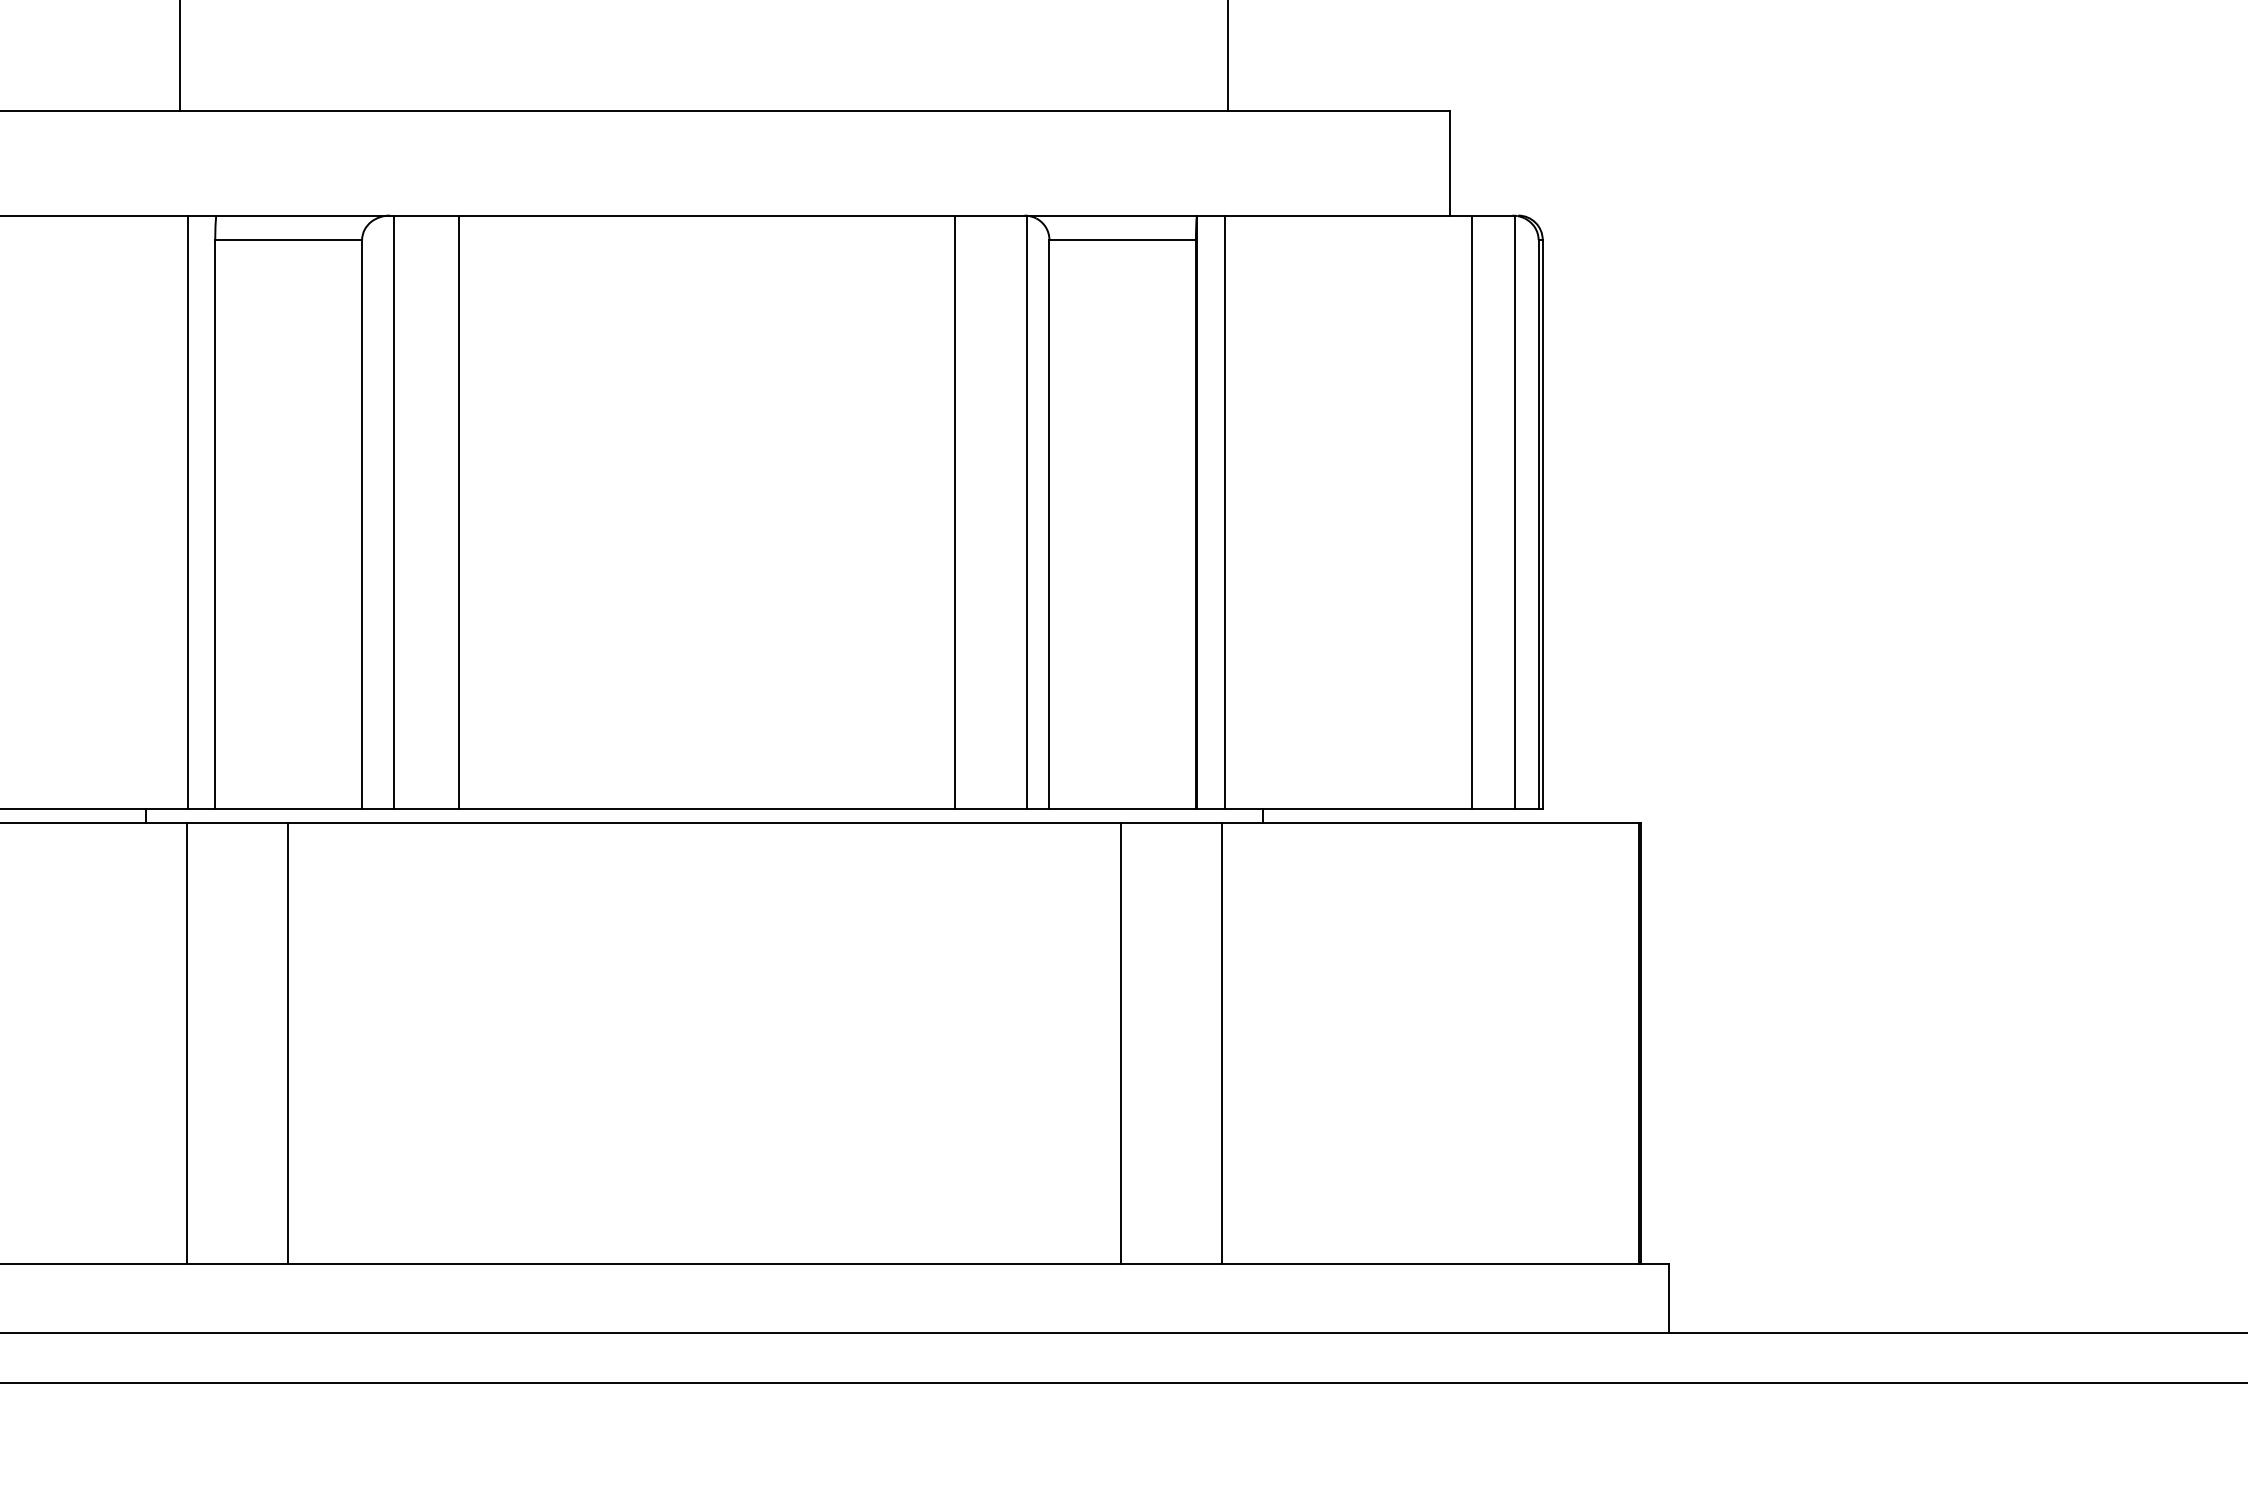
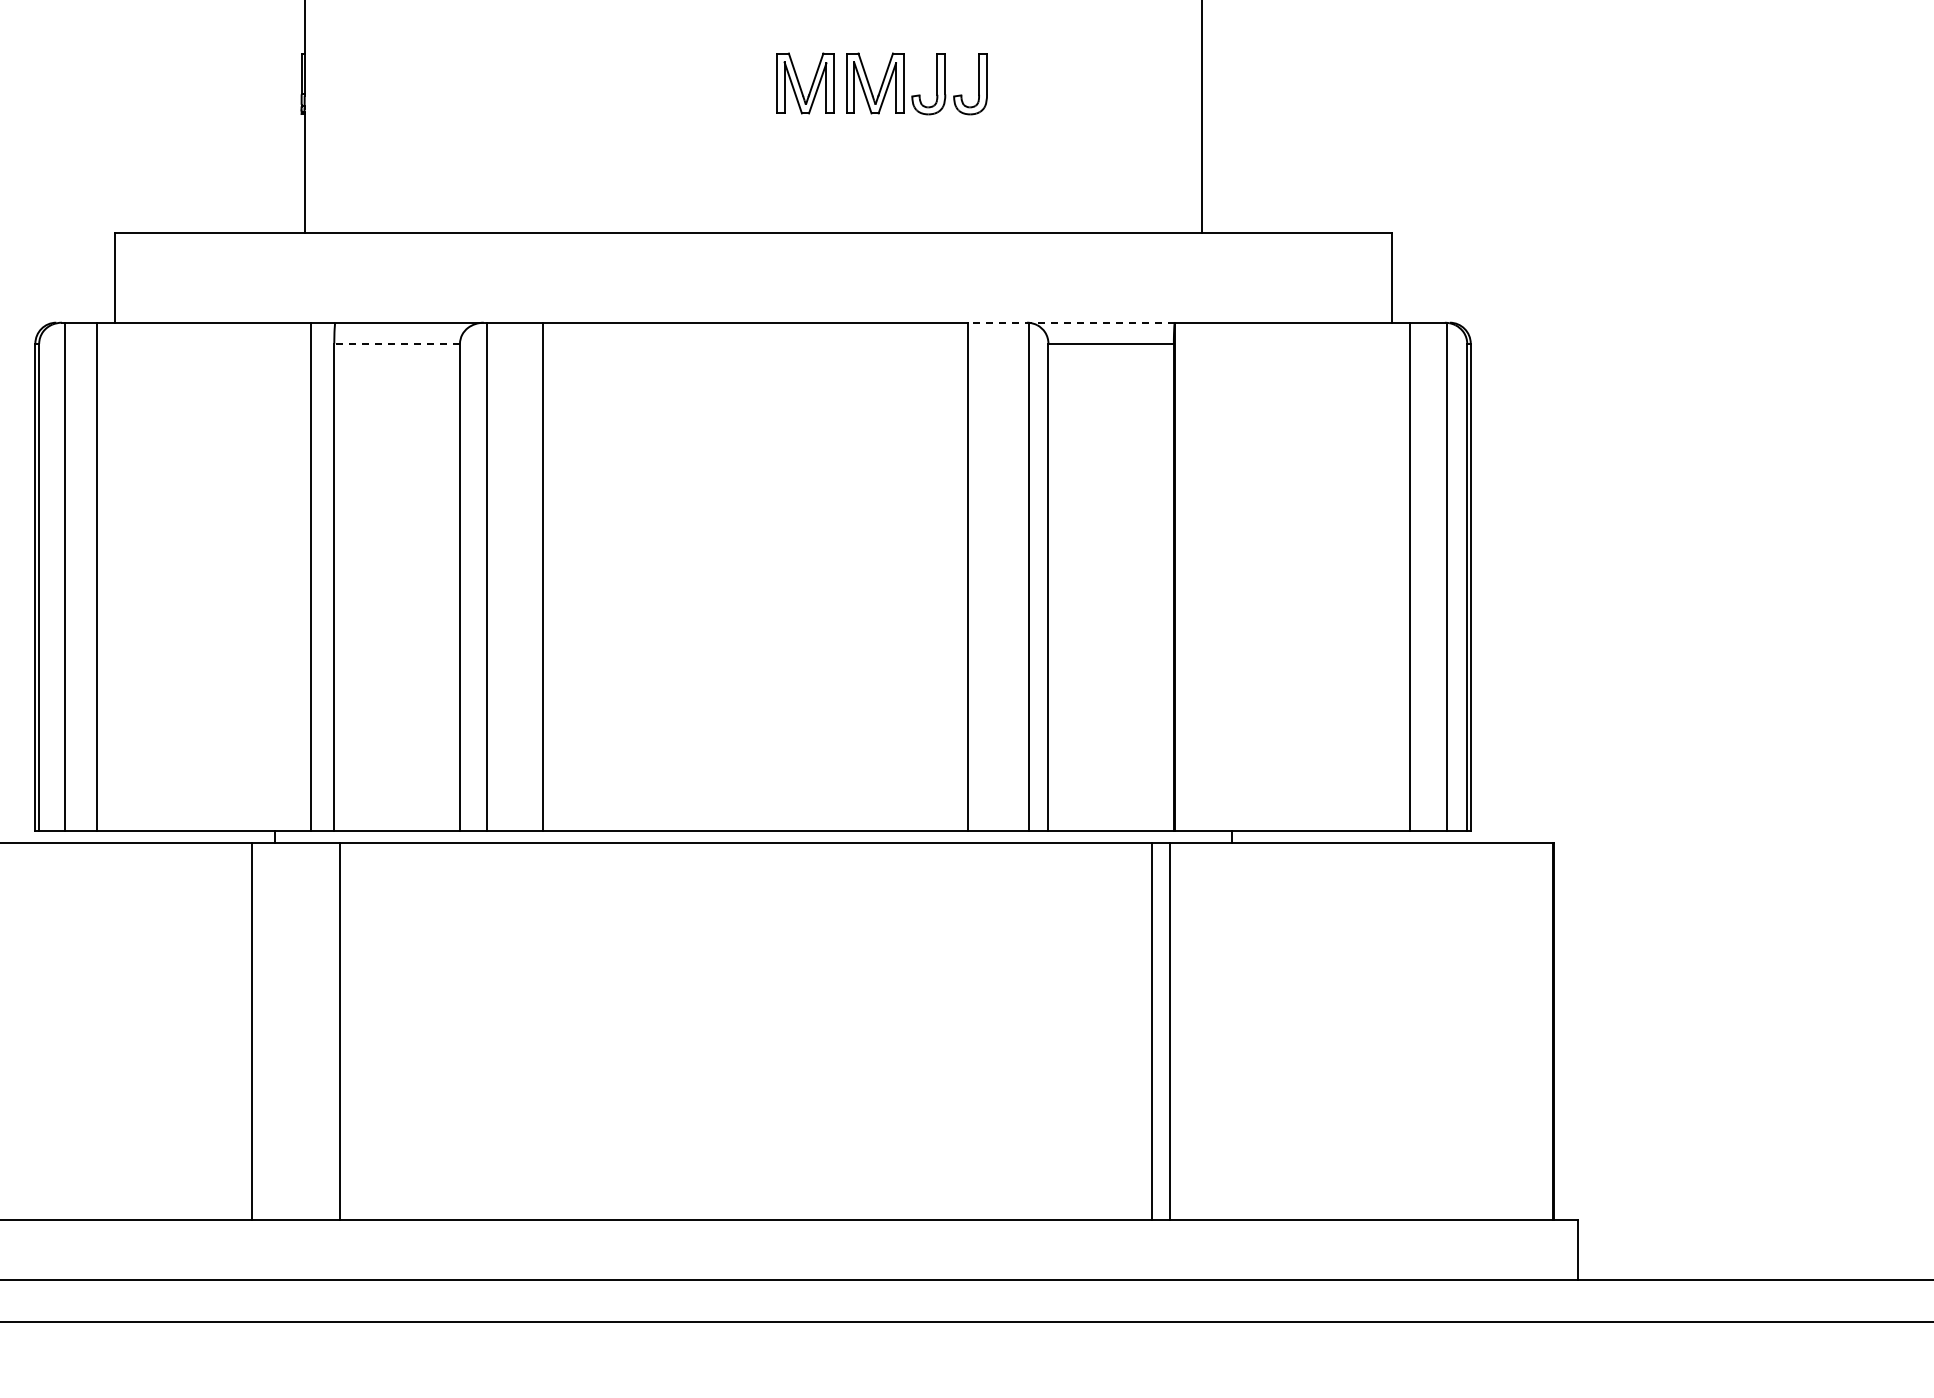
line: (1076, 215) -> (1071, 322), solid -> dashed
line: (289, 239) -> (397, 343), solid -> dashed
line: (1224, 512) -> (1198, 576), removed
line: (186, 1043) -> (251, 1031), moved
line: (287, 1043) -> (340, 1031), moved
line: (1120, 1043) -> (1169, 1031), moved
line: (1222, 1043) -> (1152, 1031), moved

